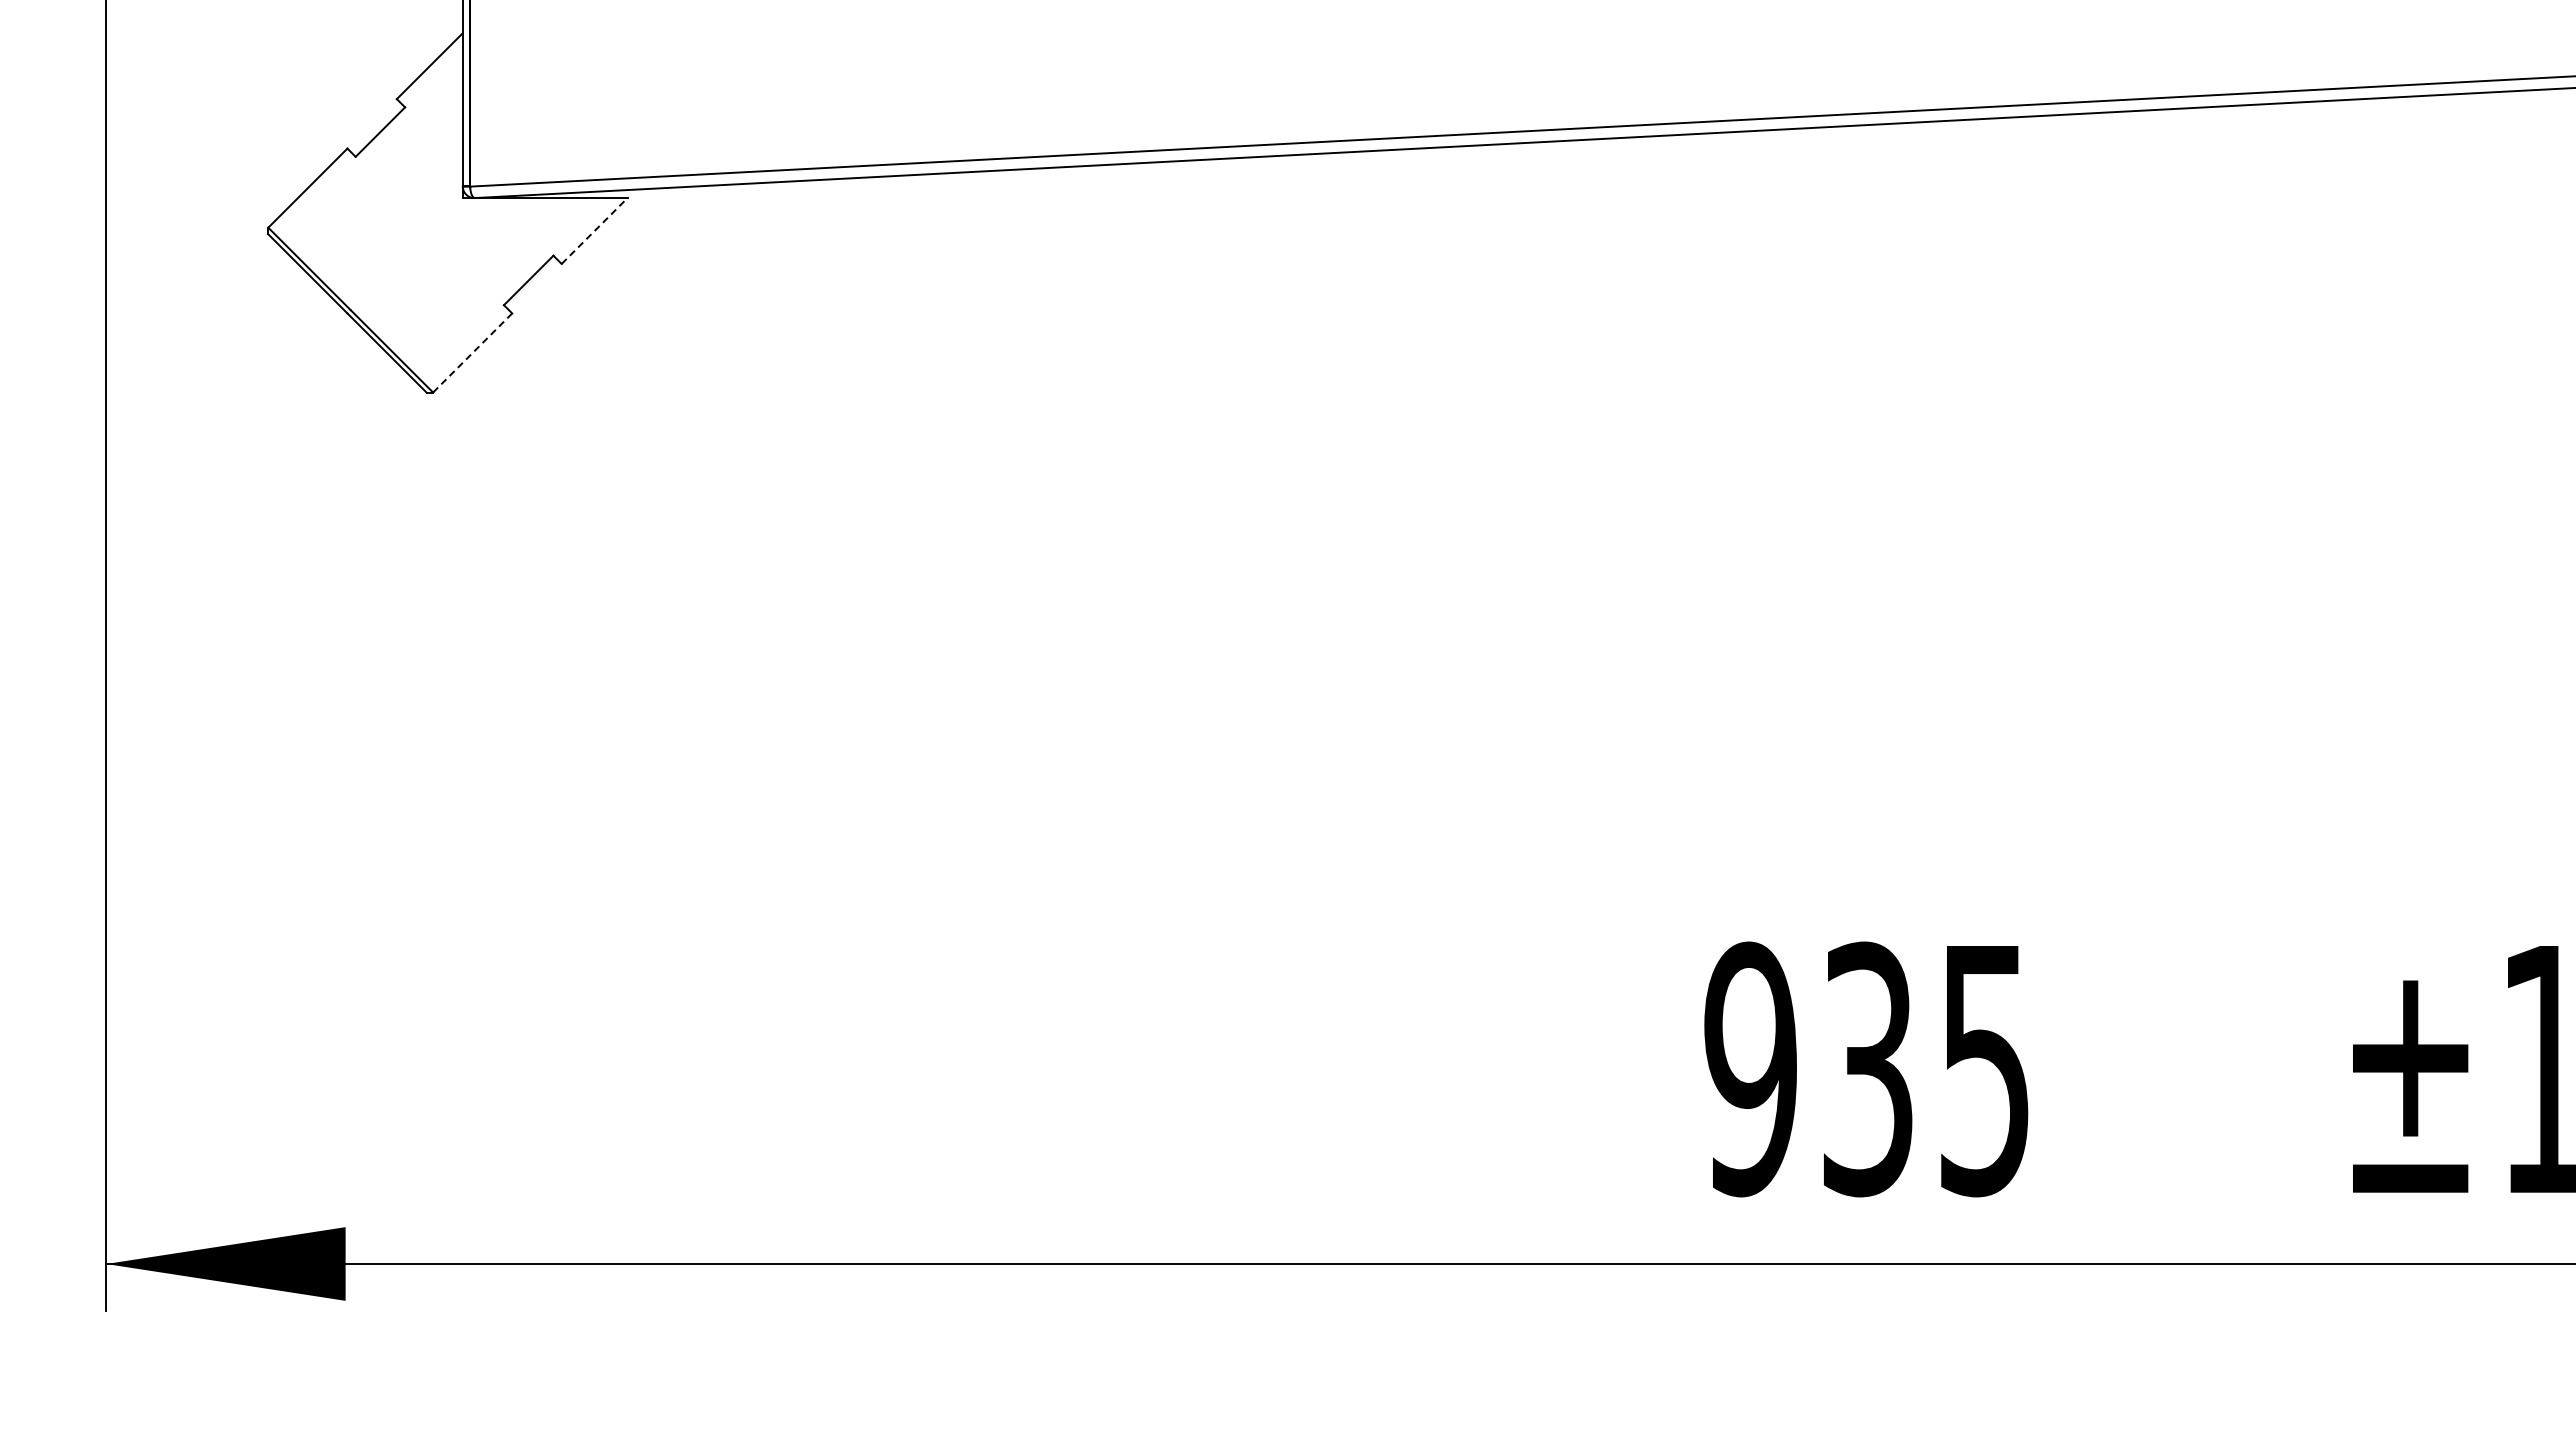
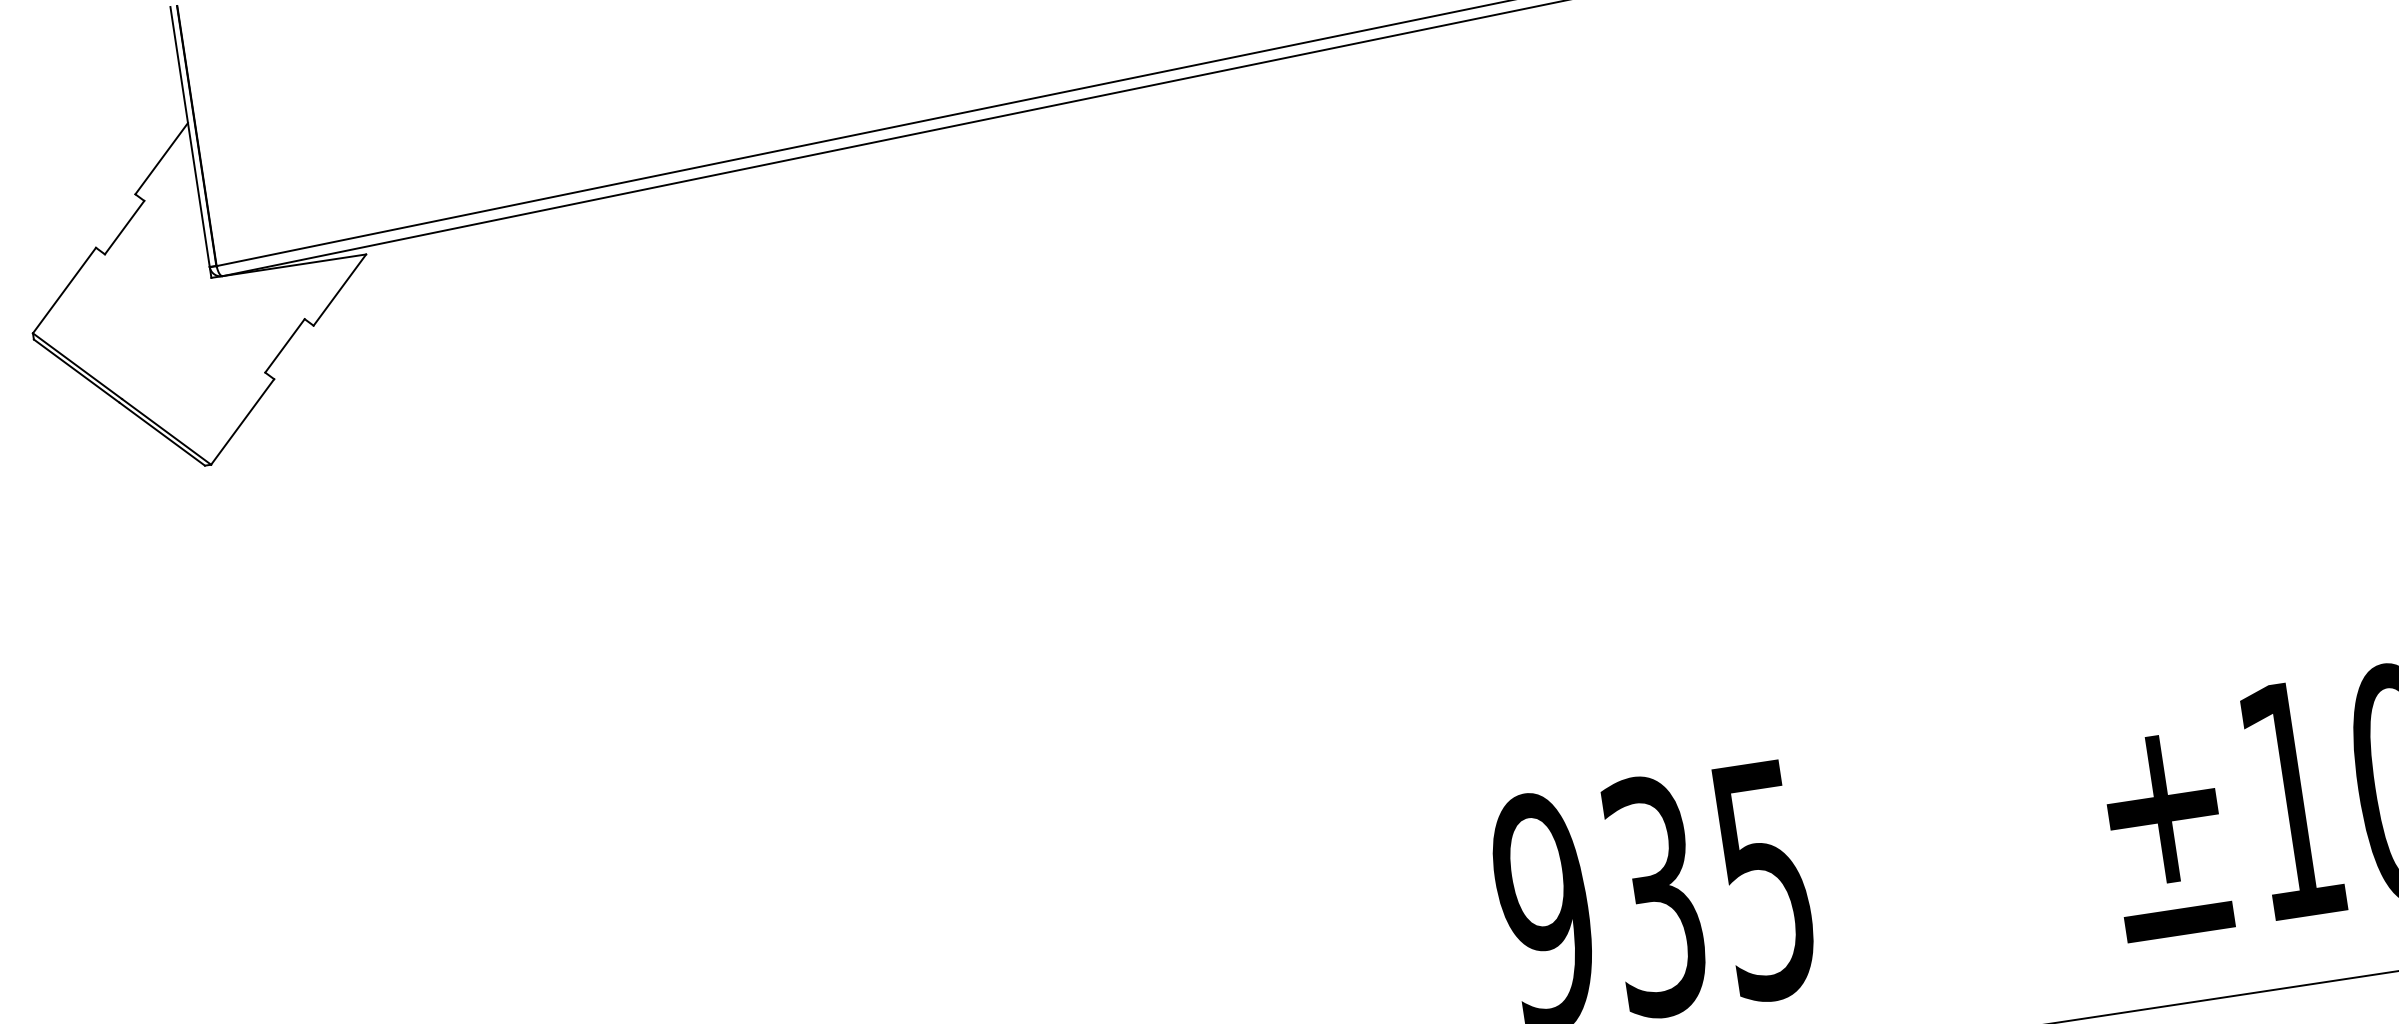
line: (594, 231) -> (339, 290), dashed -> solid
line: (472, 352) -> (242, 421), dashed -> solid

